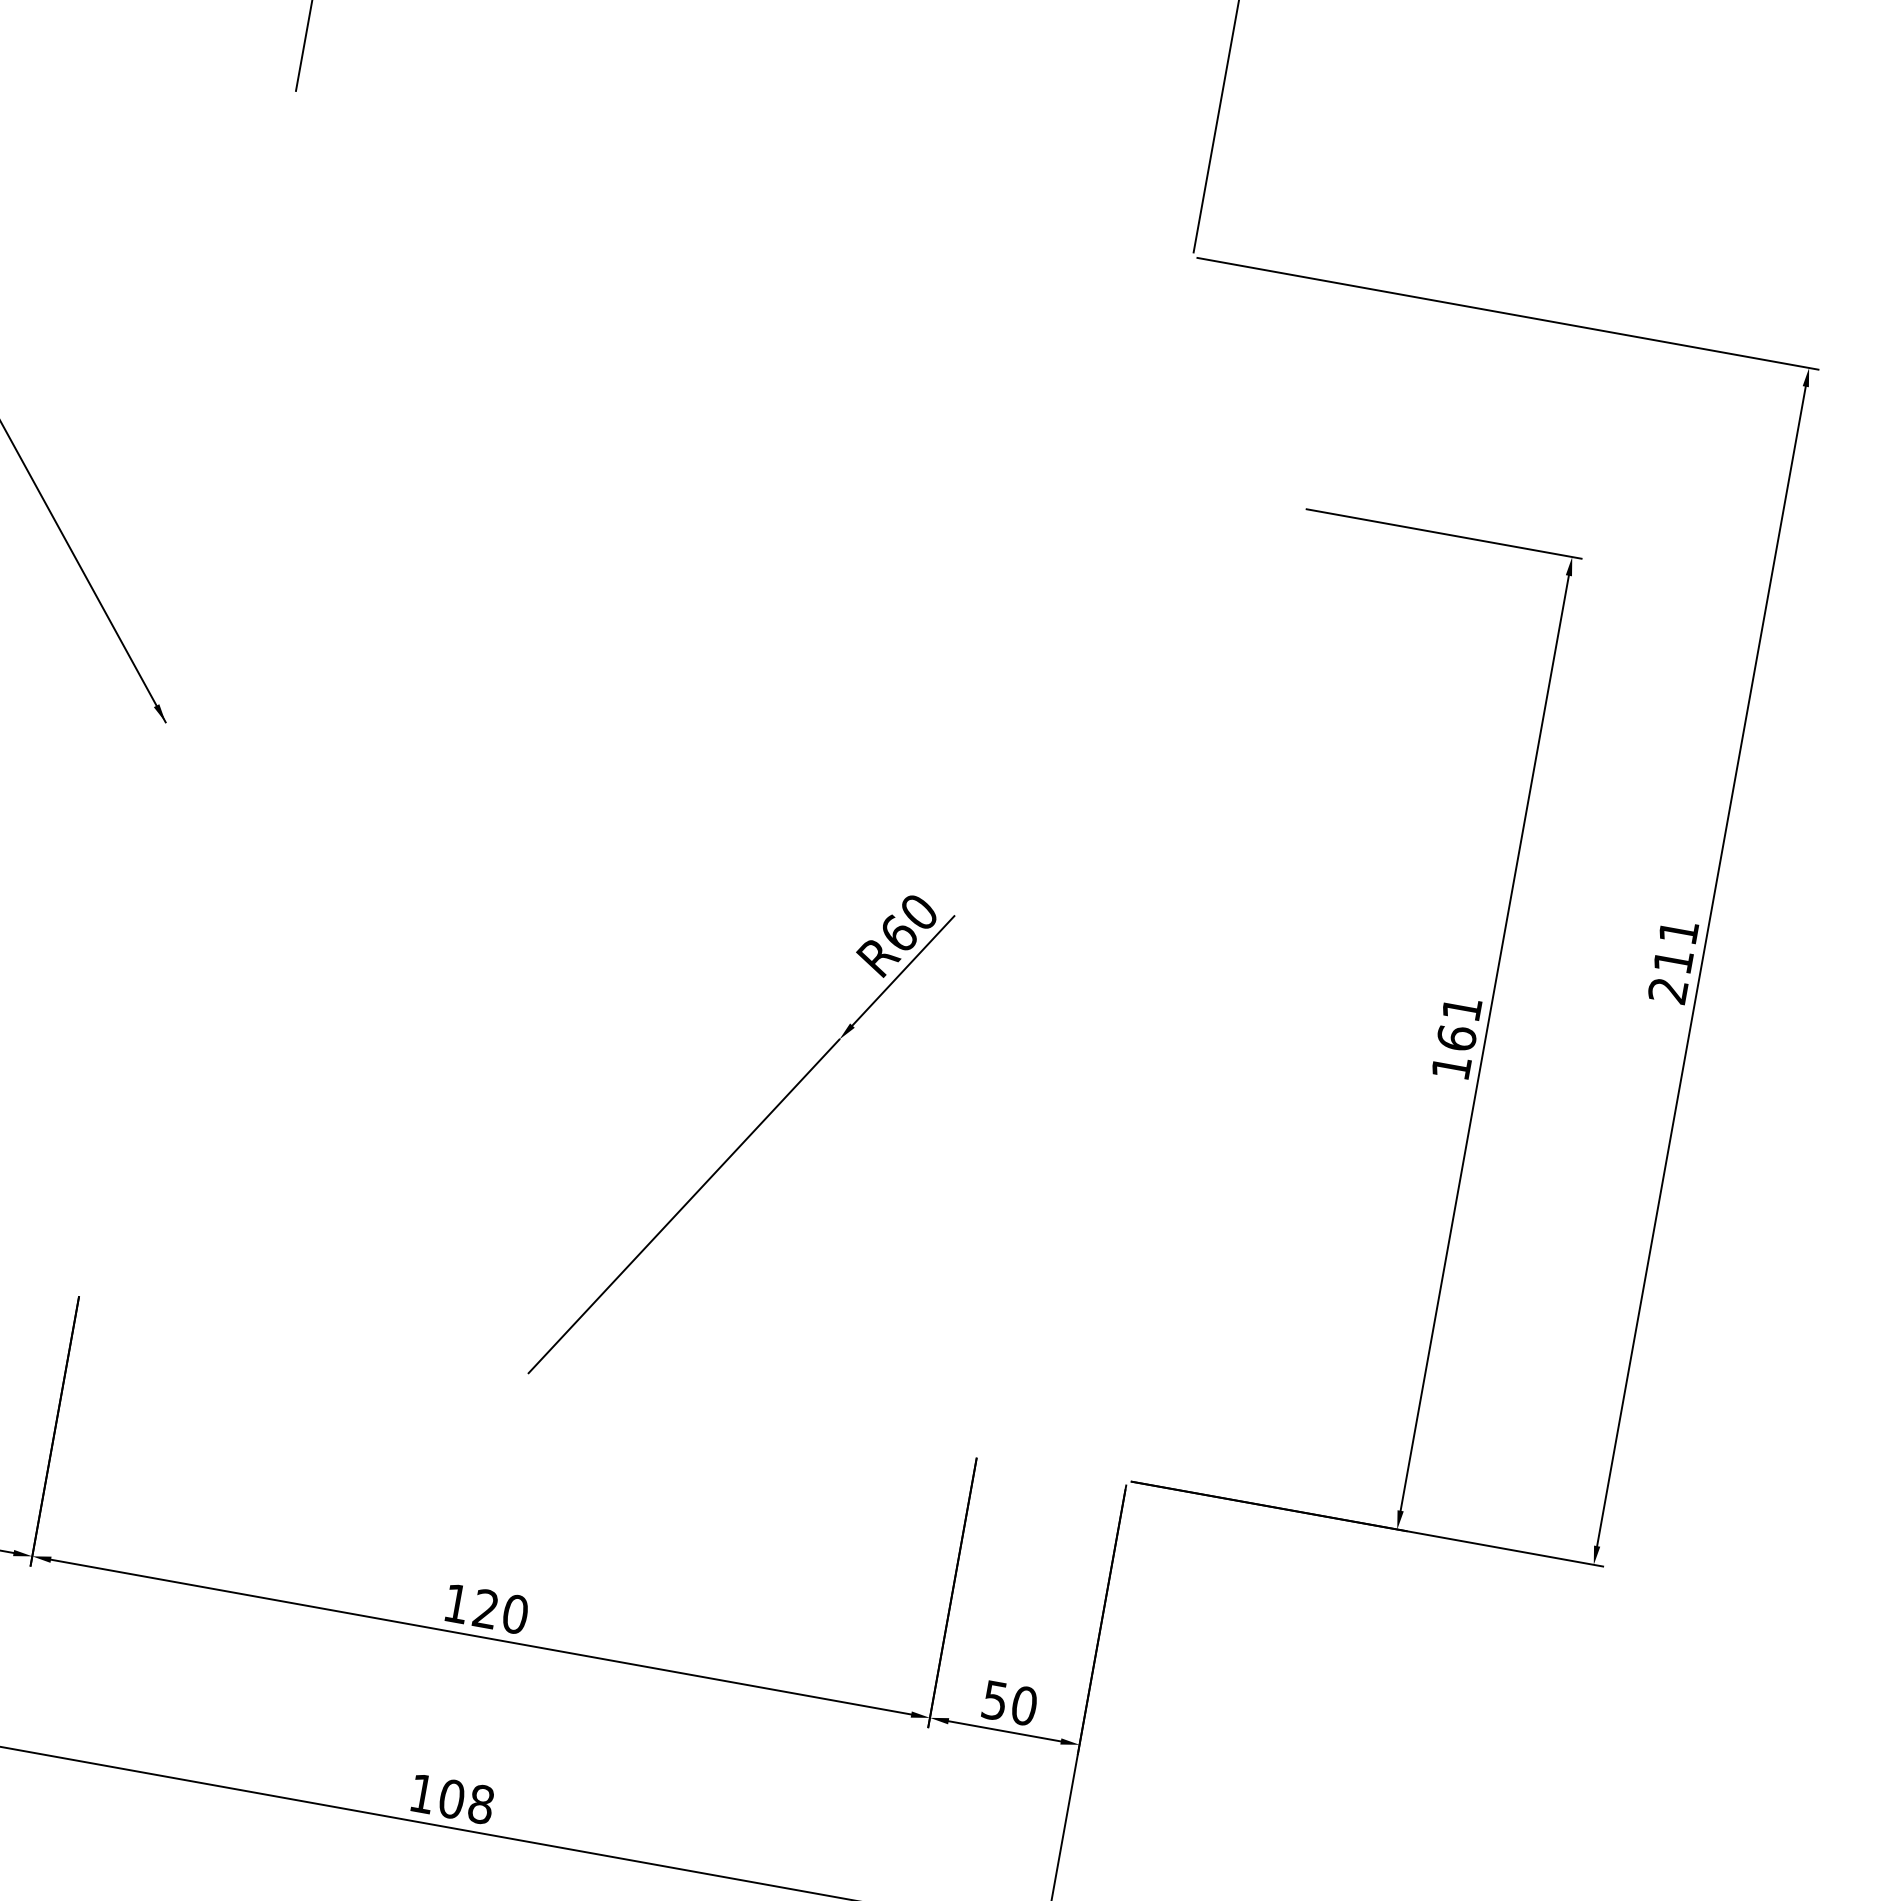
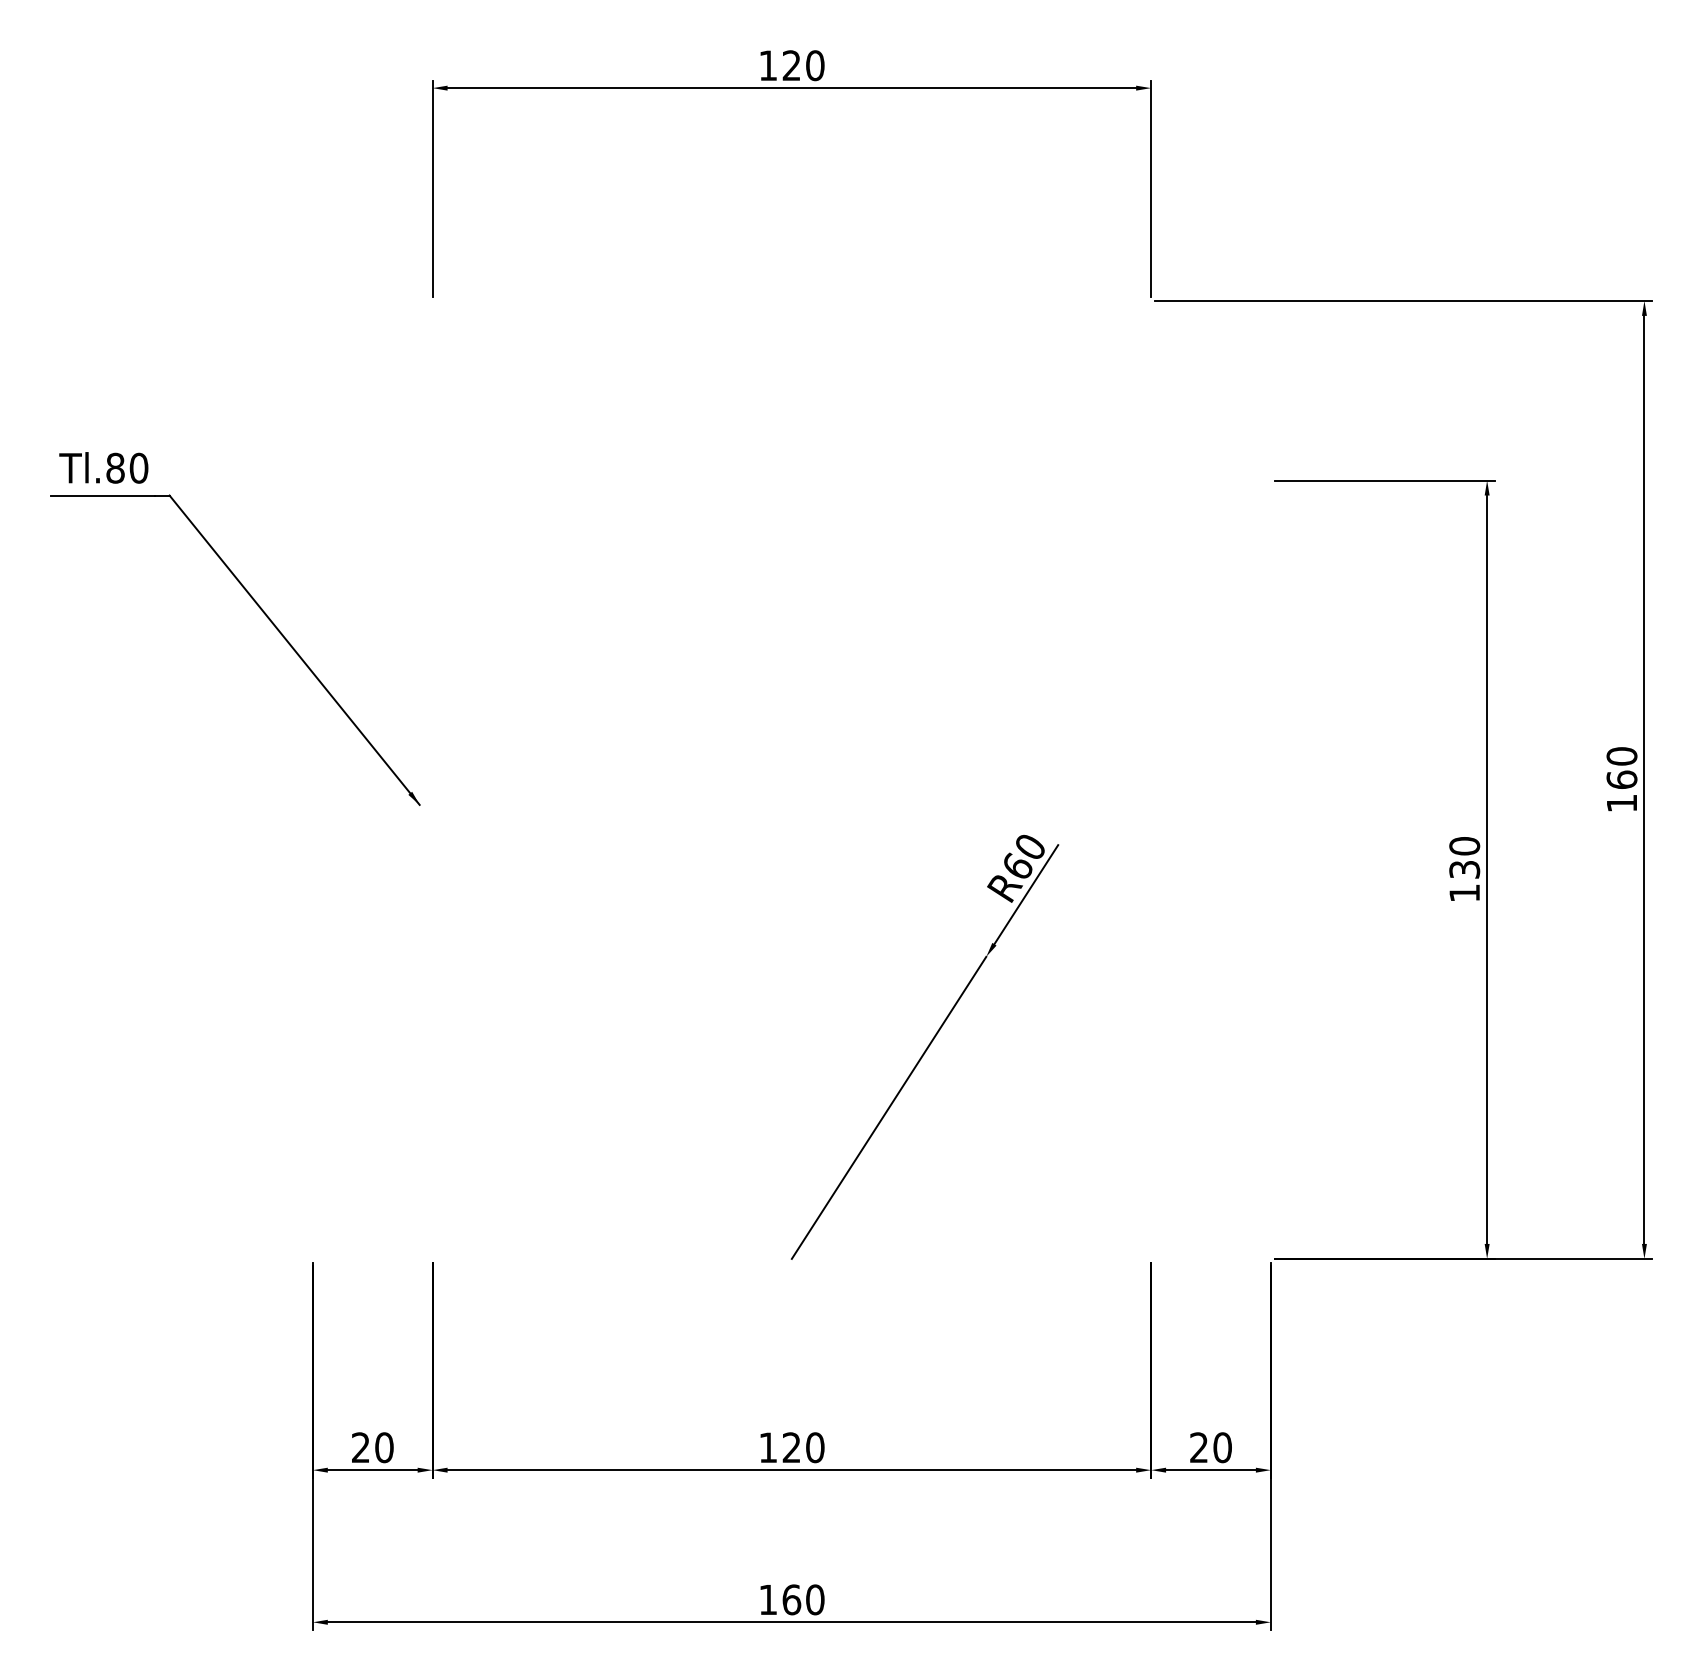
text: (1672, 960) -> (1621, 779), 211 -> 160
text: (1459, 1022) -> (1464, 857), 161 -> 130
text: (994, 1700) -> (1198, 1447), 50 -> 20
text: (466, 1801) -> (803, 1599), 108 -> 160

